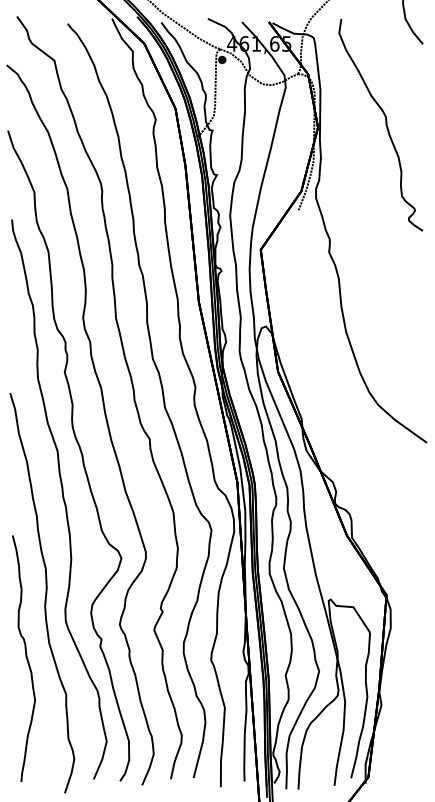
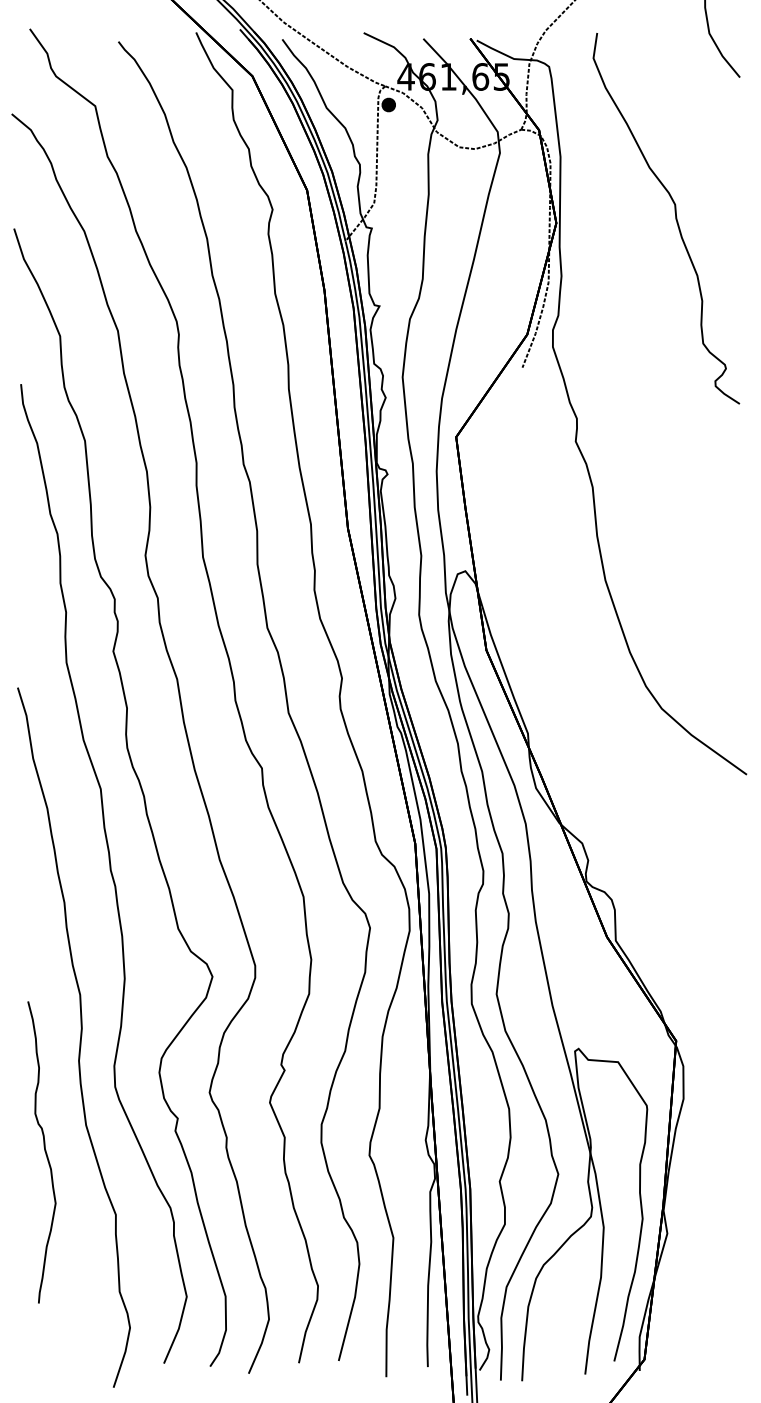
part: (23, 658) -> (41, 1151), size x0.7

